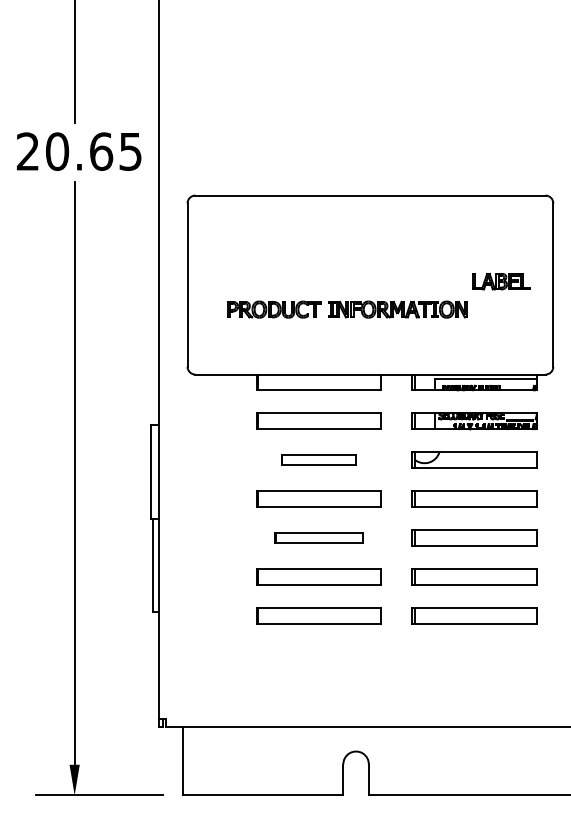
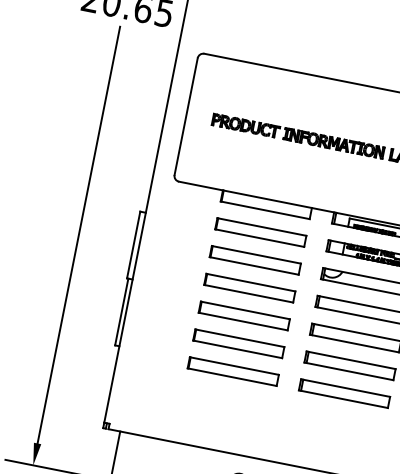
part: (347, 309) -> (298, 136), moved
part: (318, 459) -> (255, 259), size x1.67
part: (318, 537) -> (244, 315), size x1.43

